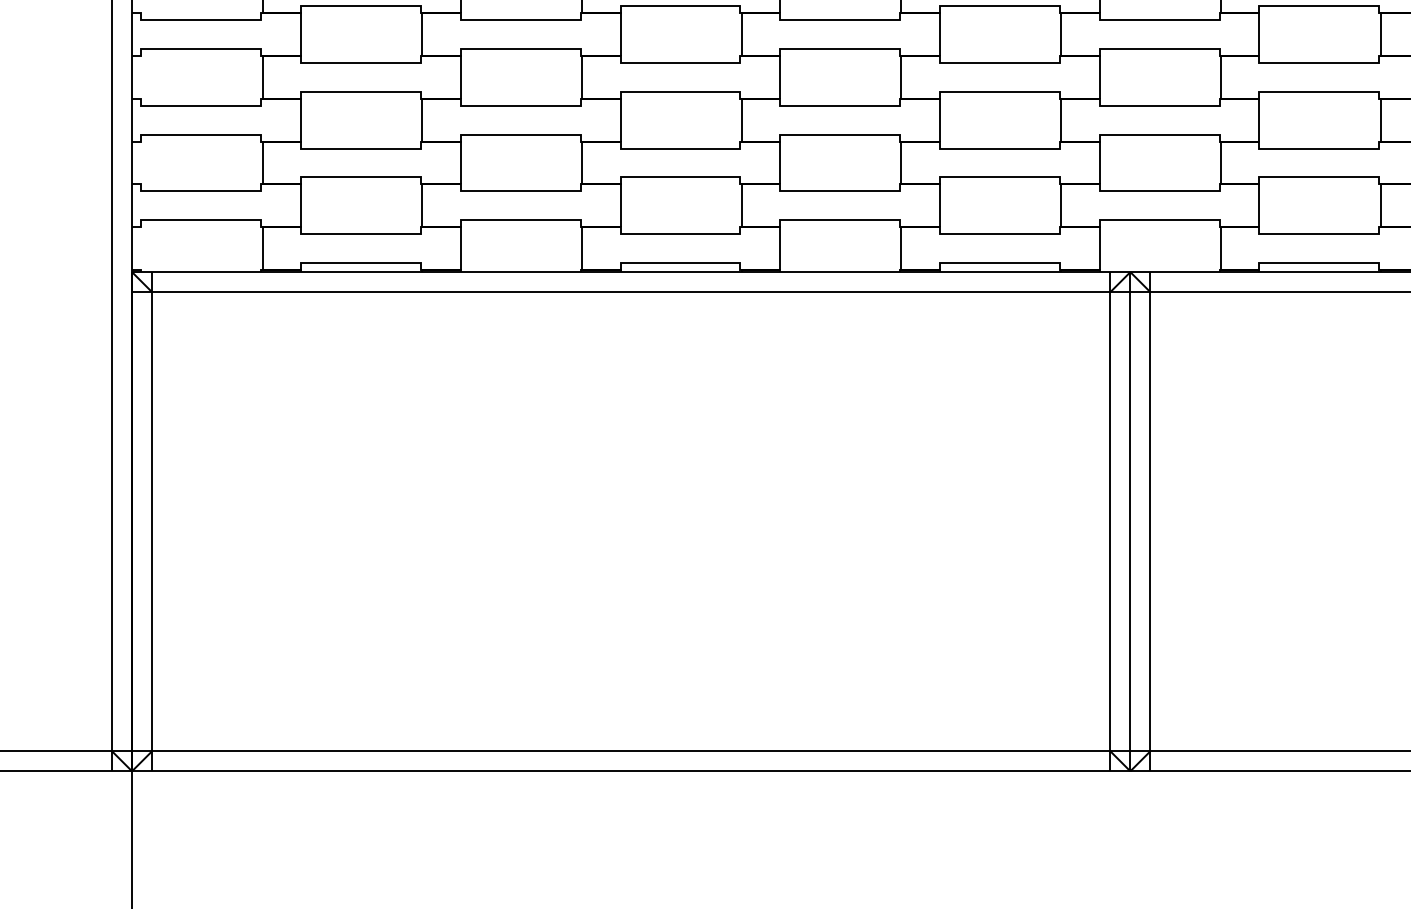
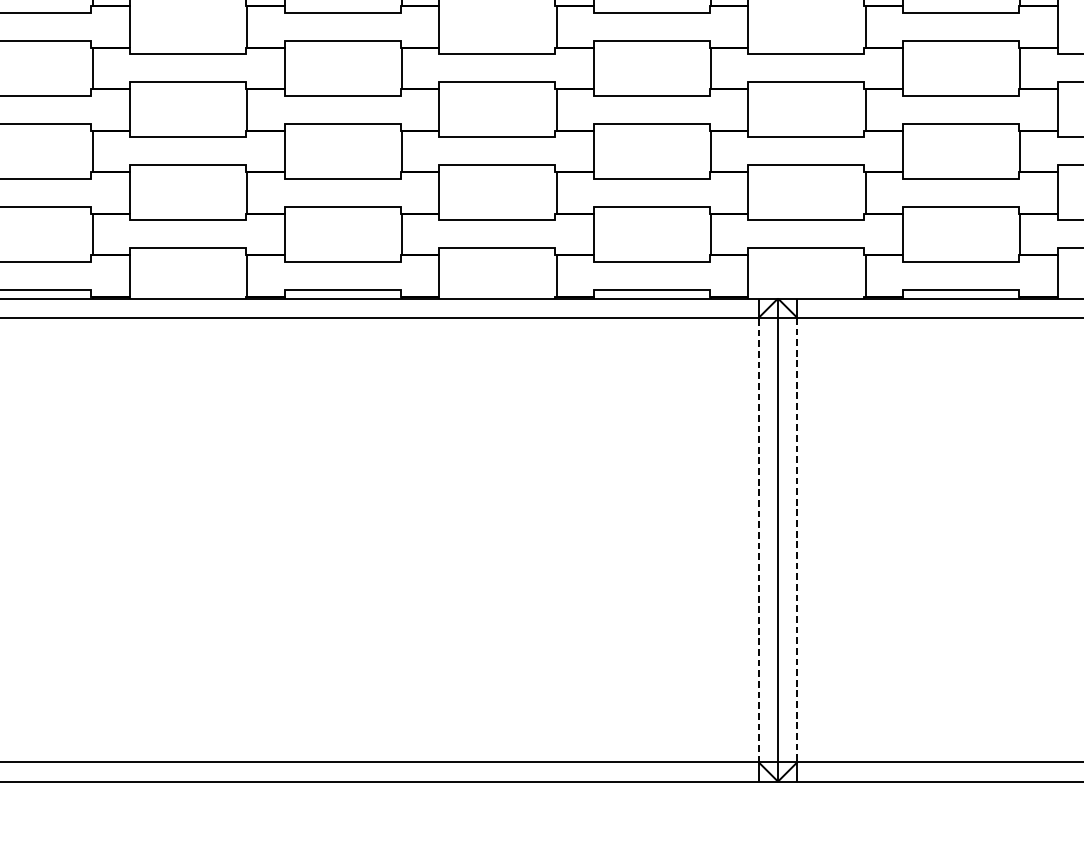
line: (1110, 521) -> (758, 539), solid -> dashed
line: (1150, 521) -> (797, 539), solid -> dashed

